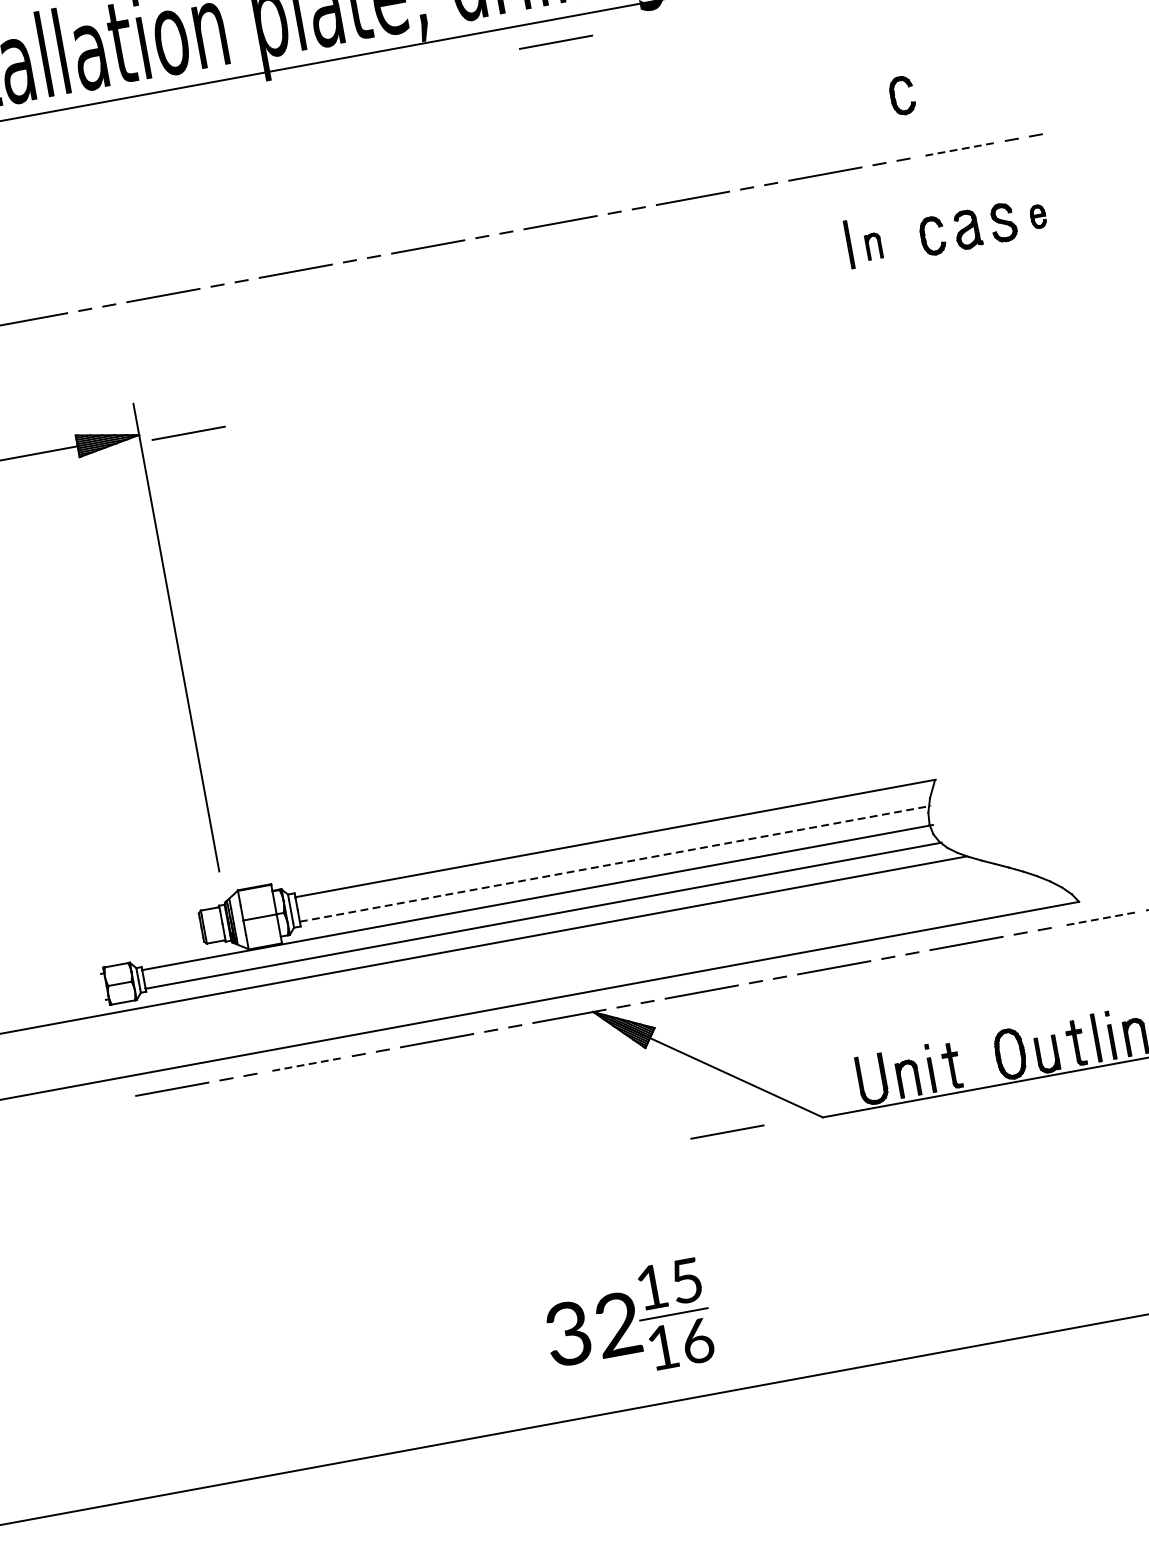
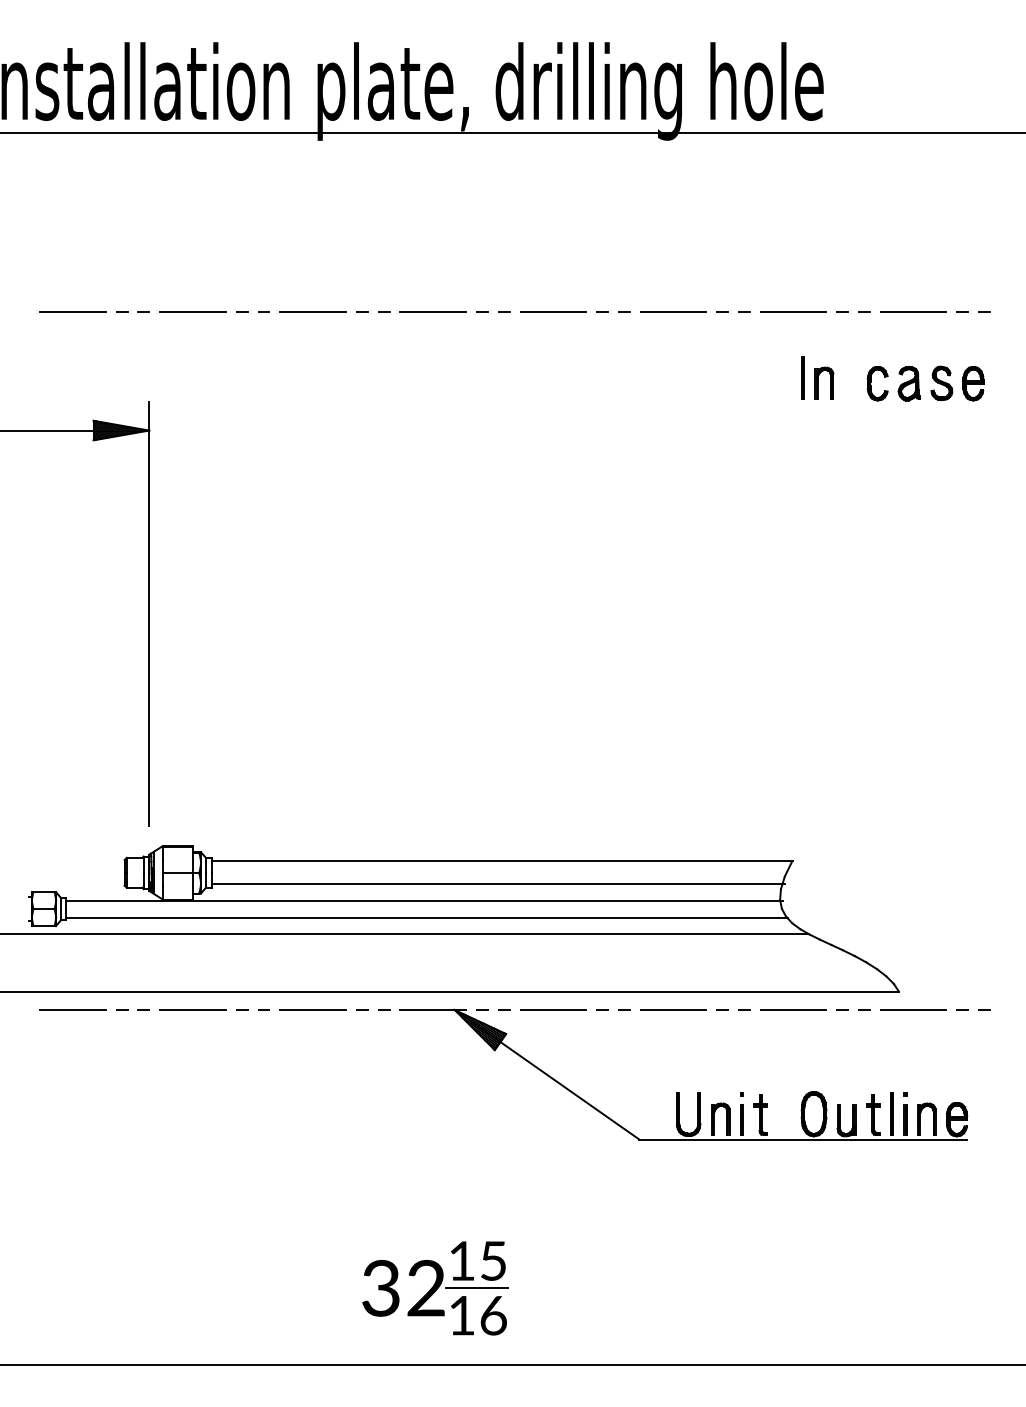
line: (556, 41) -> (578, 152), removed
part: (895, 95) -> (867, 254), removed
line: (957, 150) -> (913, 312), dashed -> solid
part: (1038, 216) -> (973, 383), size x1.67
part: (873, 245) -> (824, 382), size x1.43
line: (188, 432) -> (192, 436), removed
line: (615, 863) -> (498, 883), dashed -> solid
line: (1098, 919) -> (913, 1010), dashed -> solid
line: (305, 1065) -> (193, 1010), dashed -> solid
line: (727, 1131) -> (553, 1136), removed

